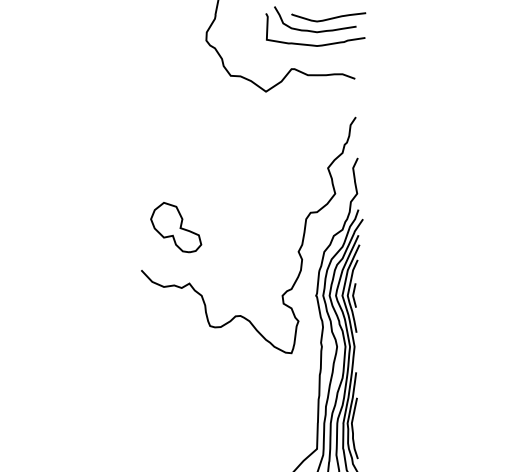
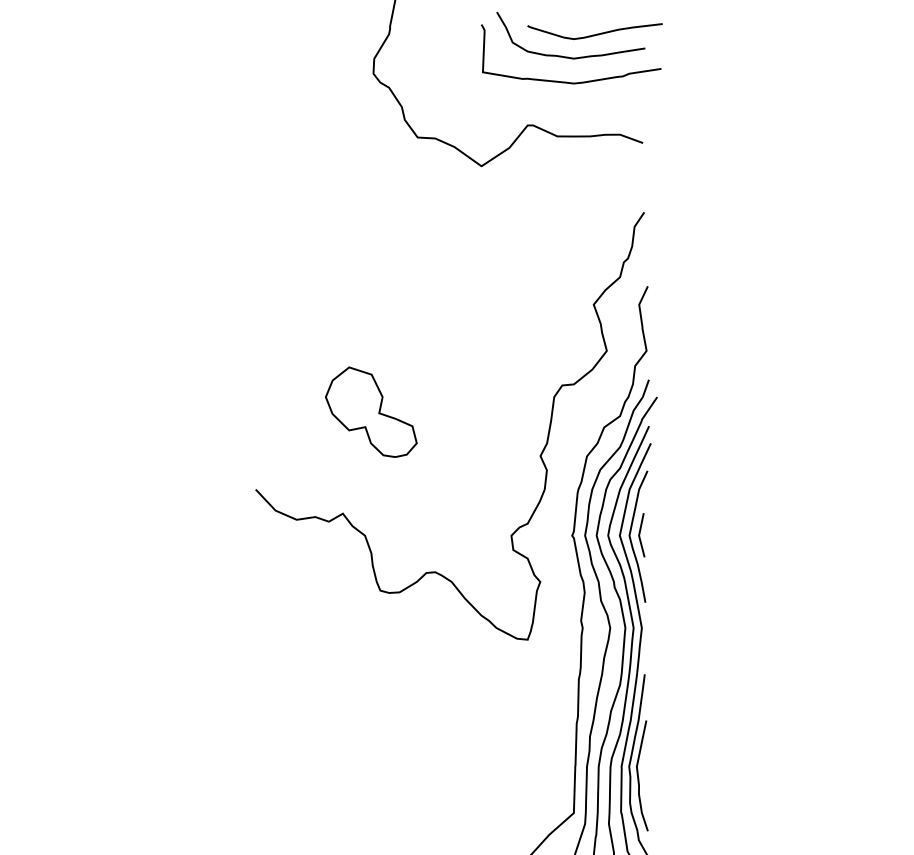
part: (176, 227) -> (371, 412), moved

